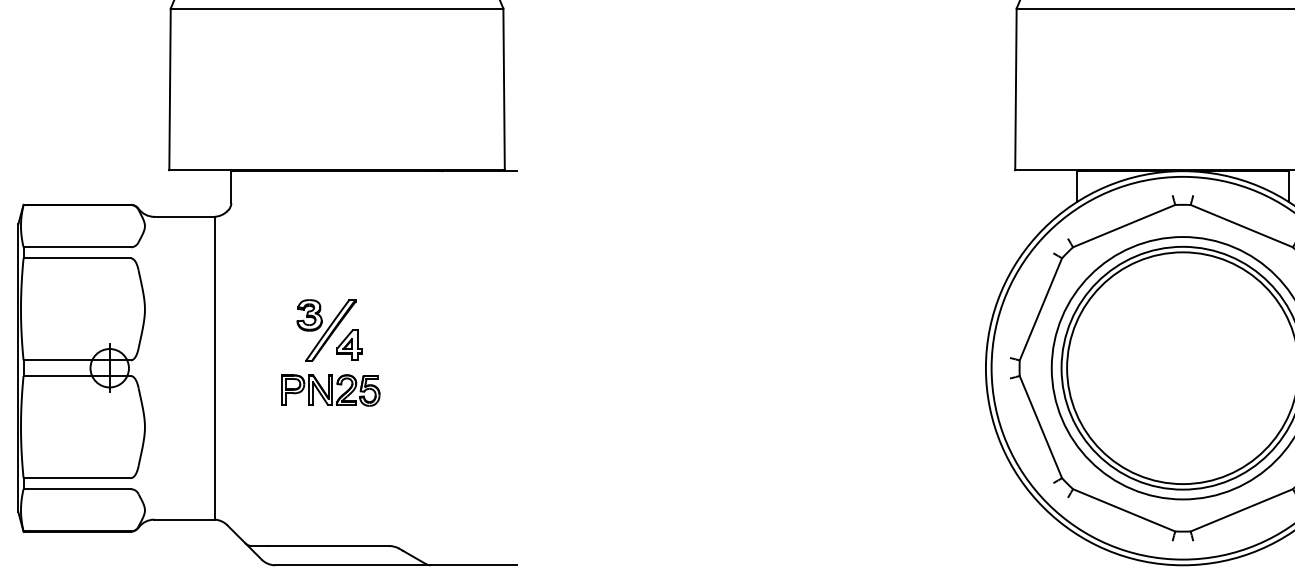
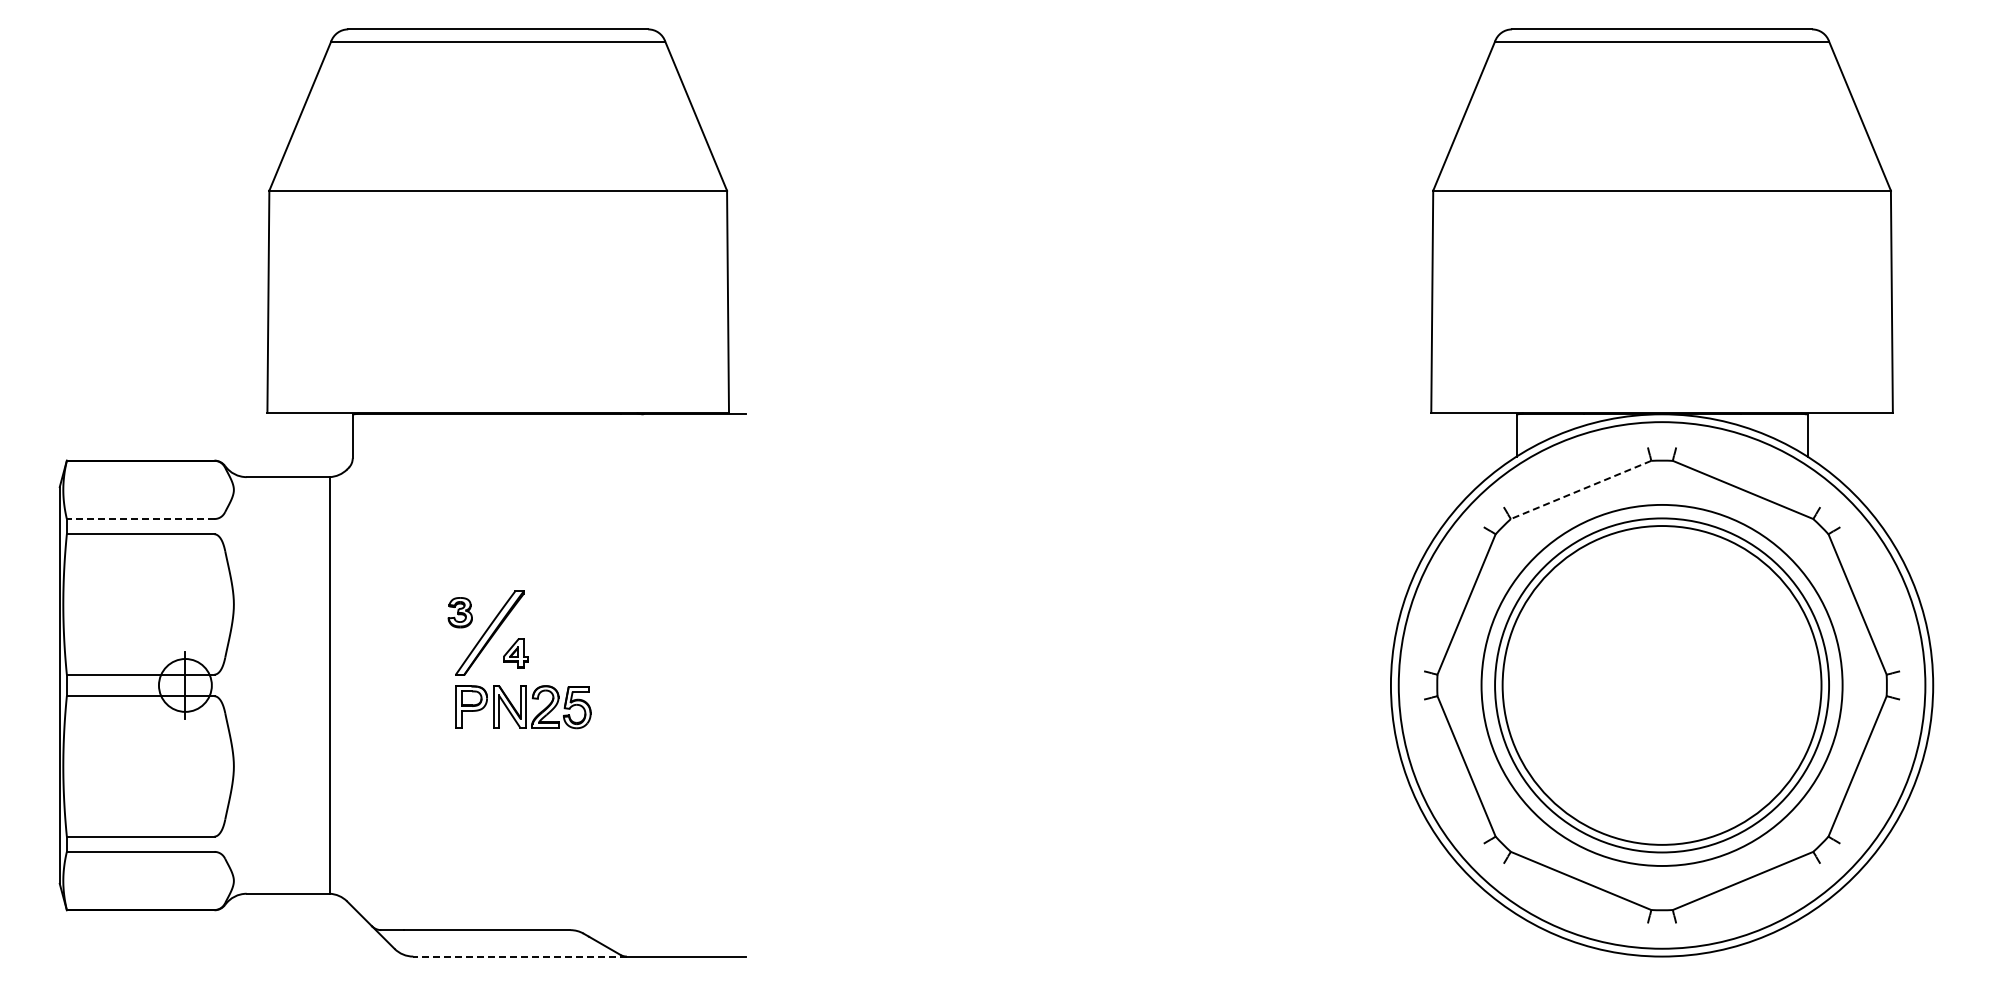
line: (1124, 225) -> (1581, 489), solid -> dashed
line: (77, 247) -> (140, 519), solid -> dashed
part: (308, 315) -> (459, 612), size x0.7
part: (349, 344) -> (515, 652), size x0.7
part: (330, 390) -> (523, 707), moved
line: (353, 565) -> (520, 956), solid -> dashed

